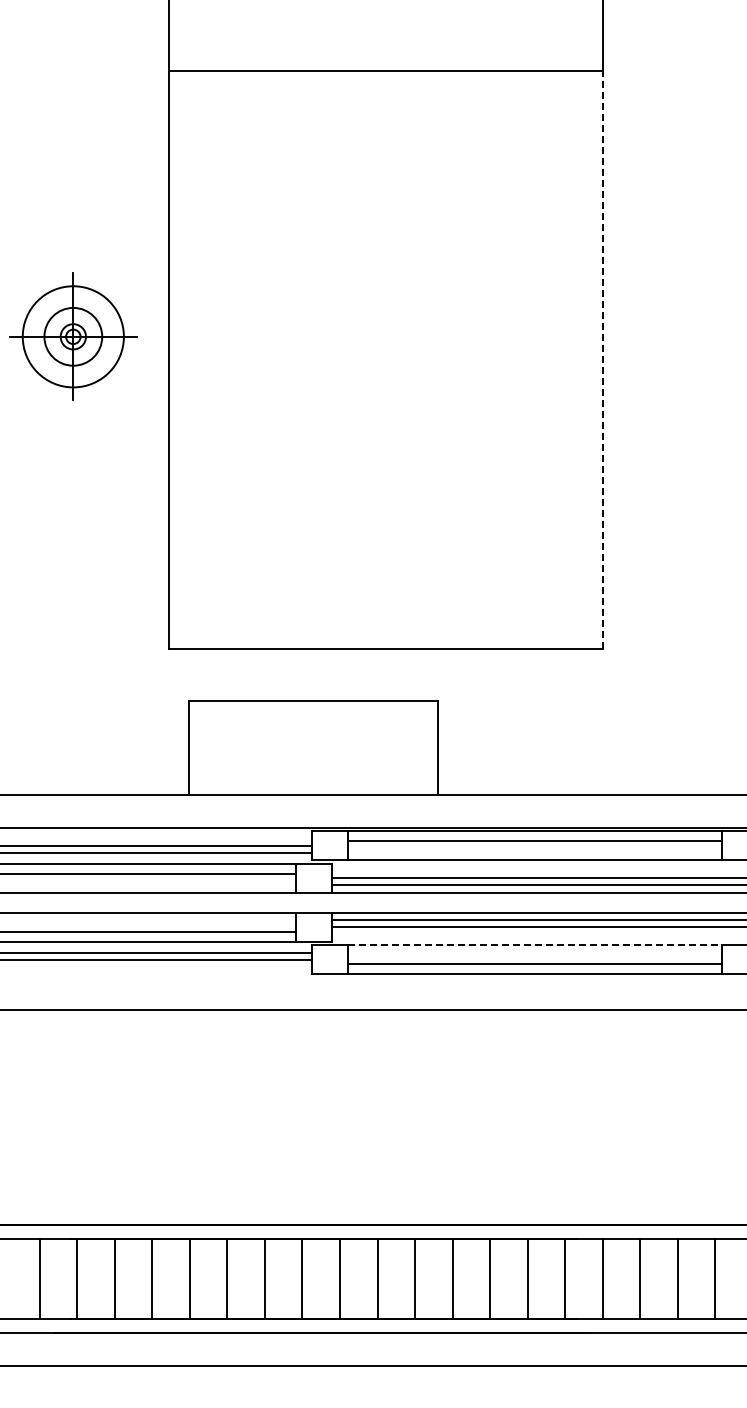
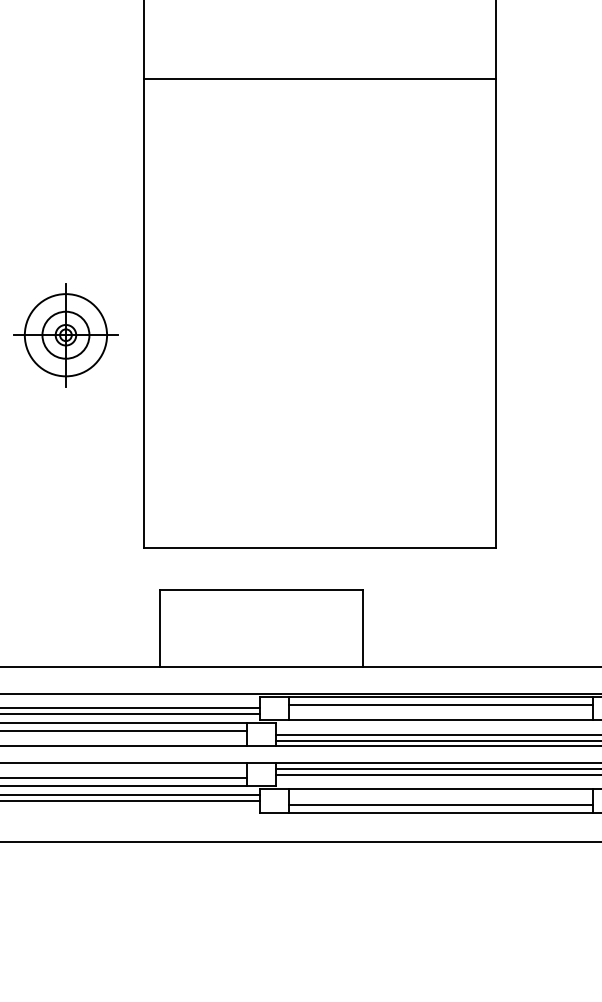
part: (73, 336) -> (66, 334), moved
line: (602, 360) -> (496, 313), dashed -> solid
line: (534, 945) -> (440, 789), dashed -> solid

